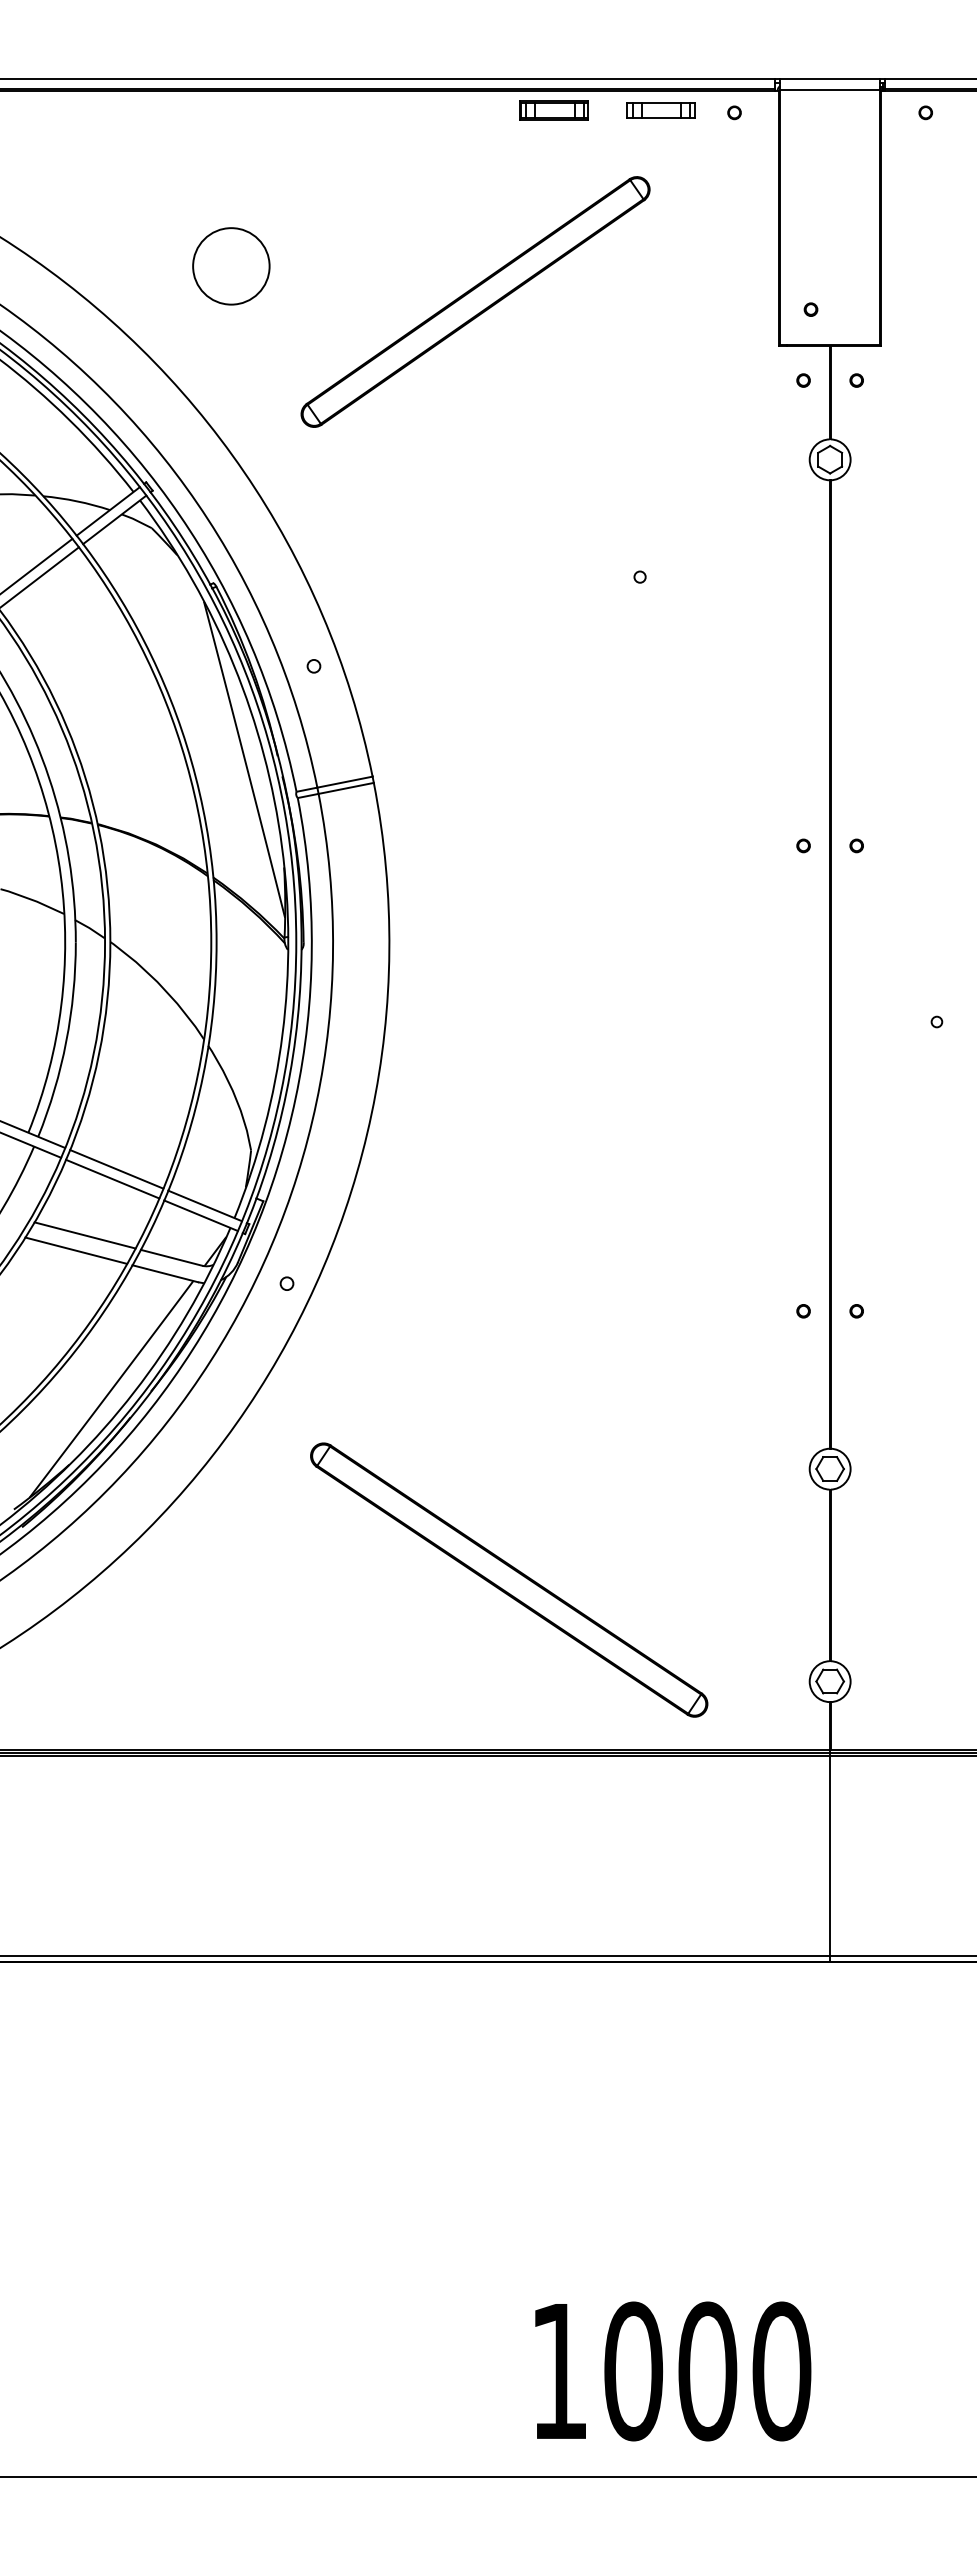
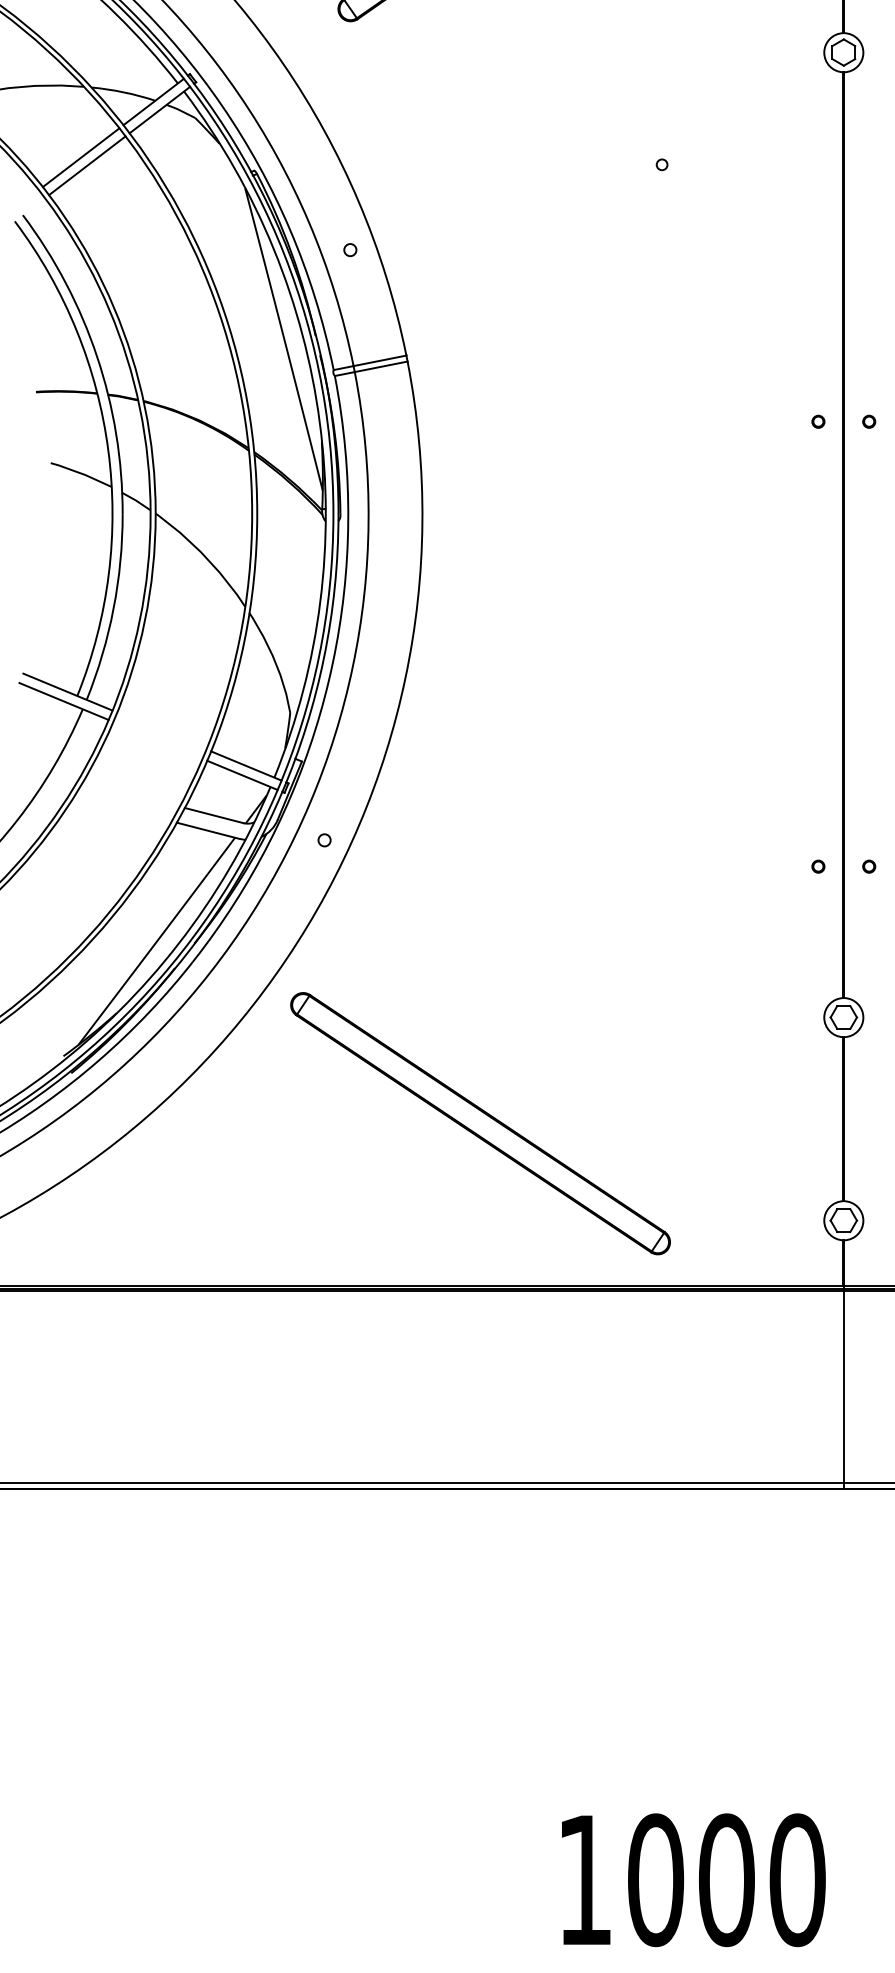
line: (116, 1169) -> (161, 731), removed
line: (112, 1178) -> (157, 739), removed
line: (84, 1235) -> (130, 794), removed
line: (76, 1250) -> (123, 808), removed
part: (509, 1579) -> (480, 1123), moved

